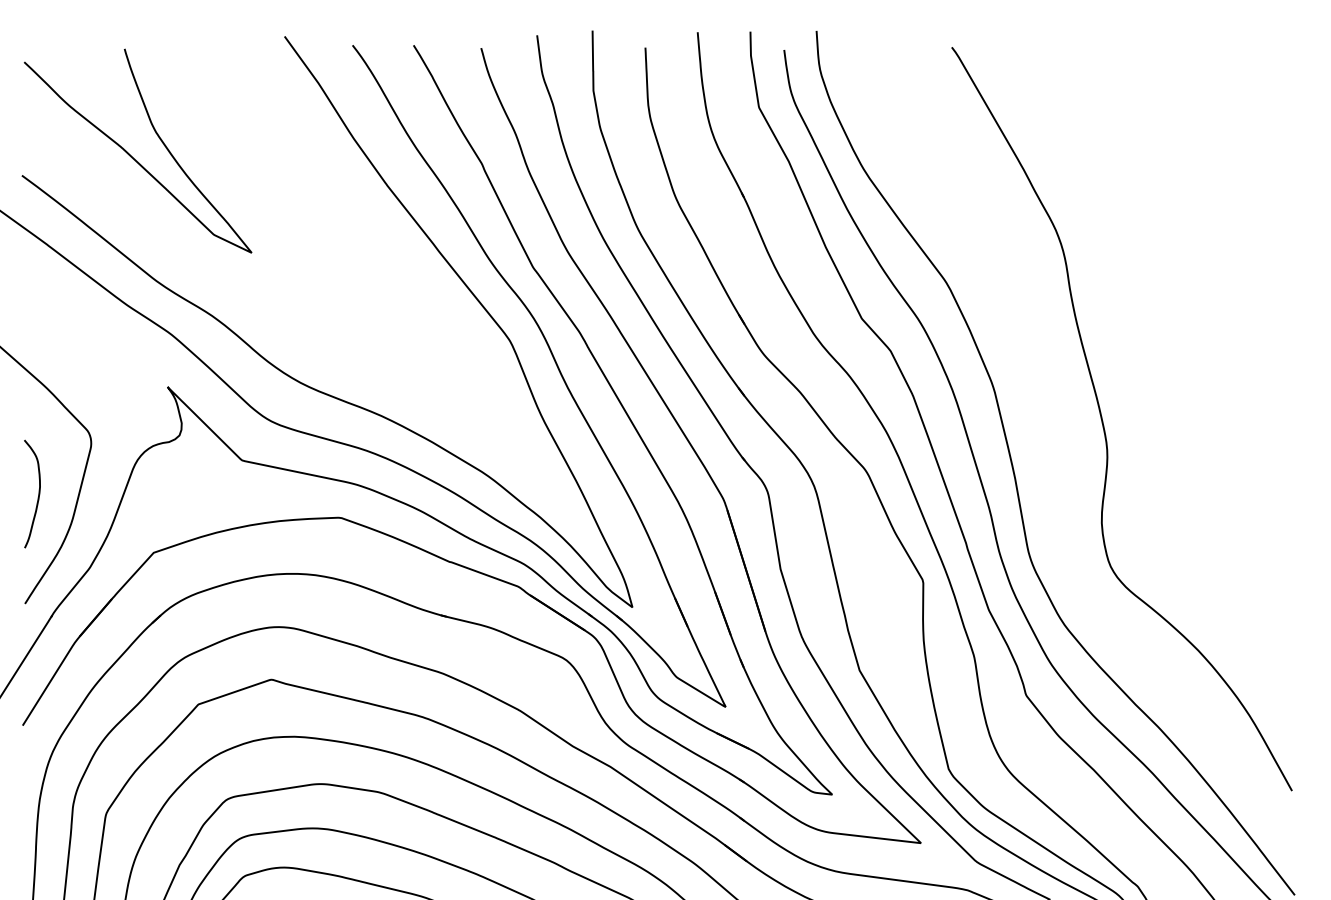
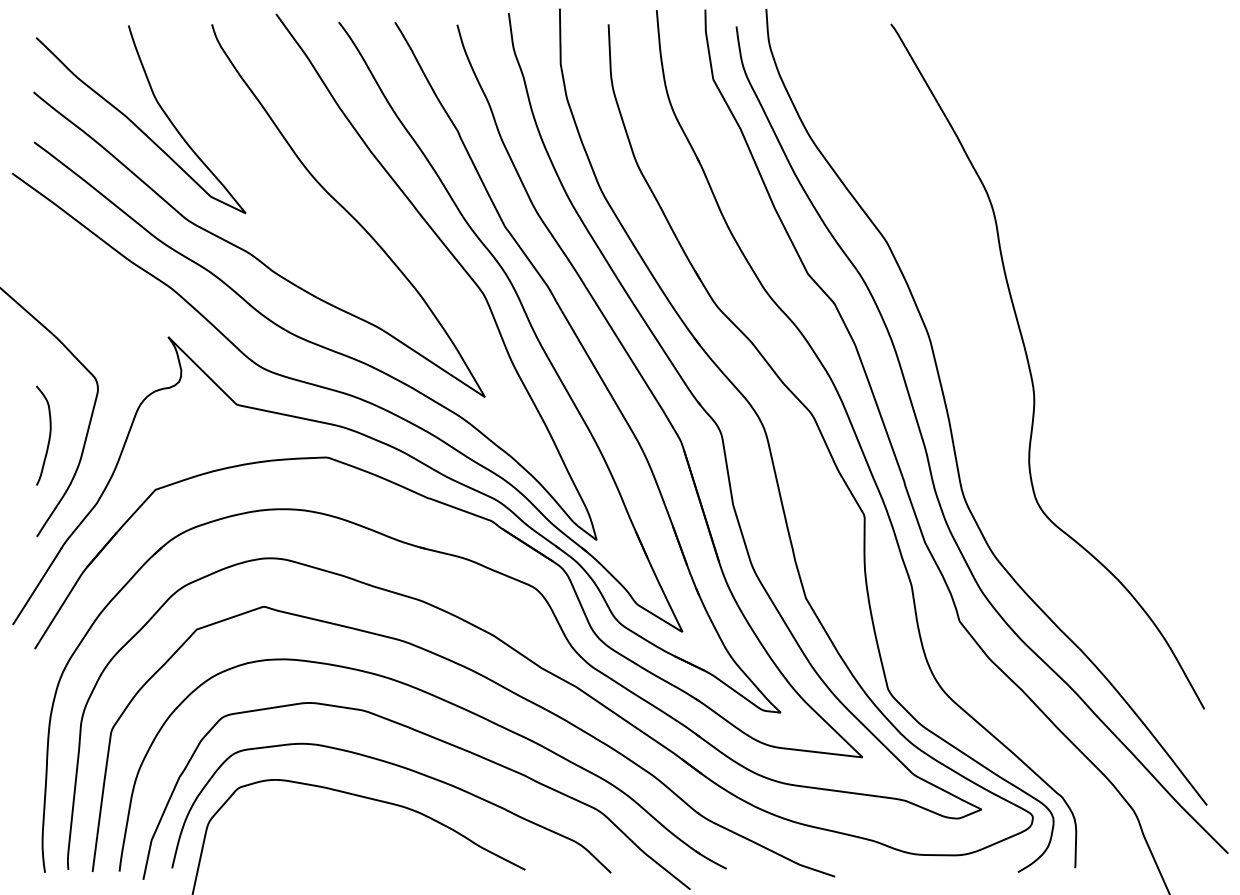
curve: (242, 287) -> (237, 245), added

